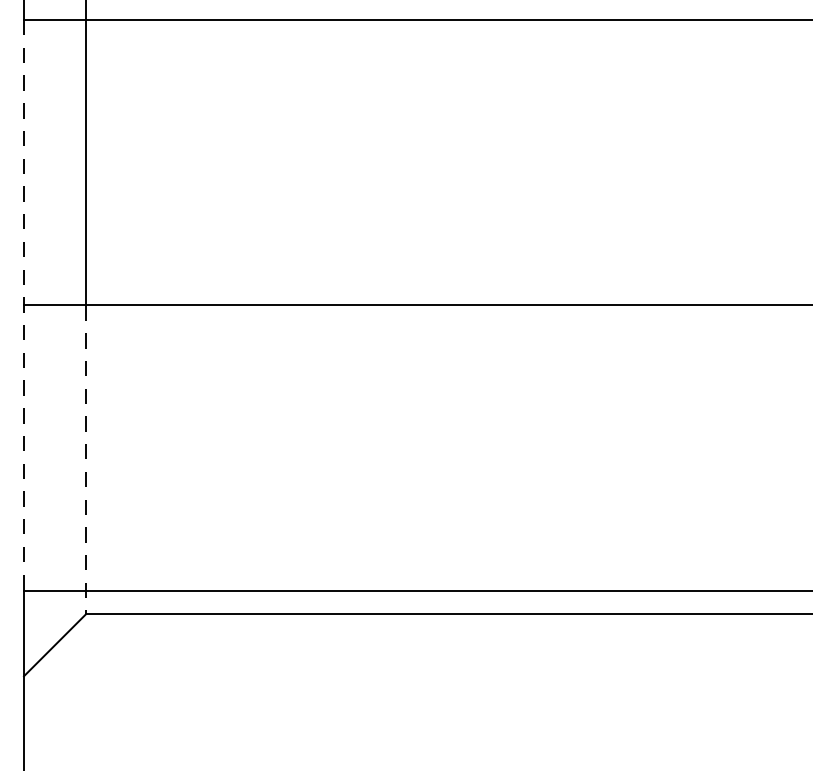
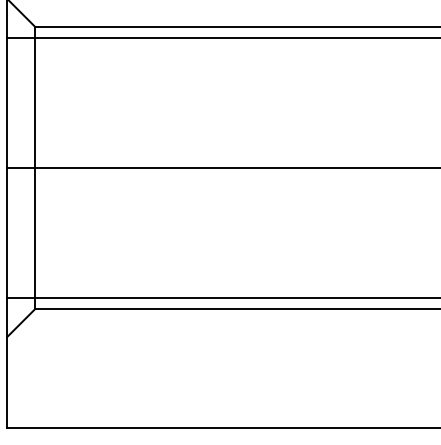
line: (24, 306) -> (7, 168), dashed -> solid
line: (85, 460) -> (35, 238), dashed -> solid

